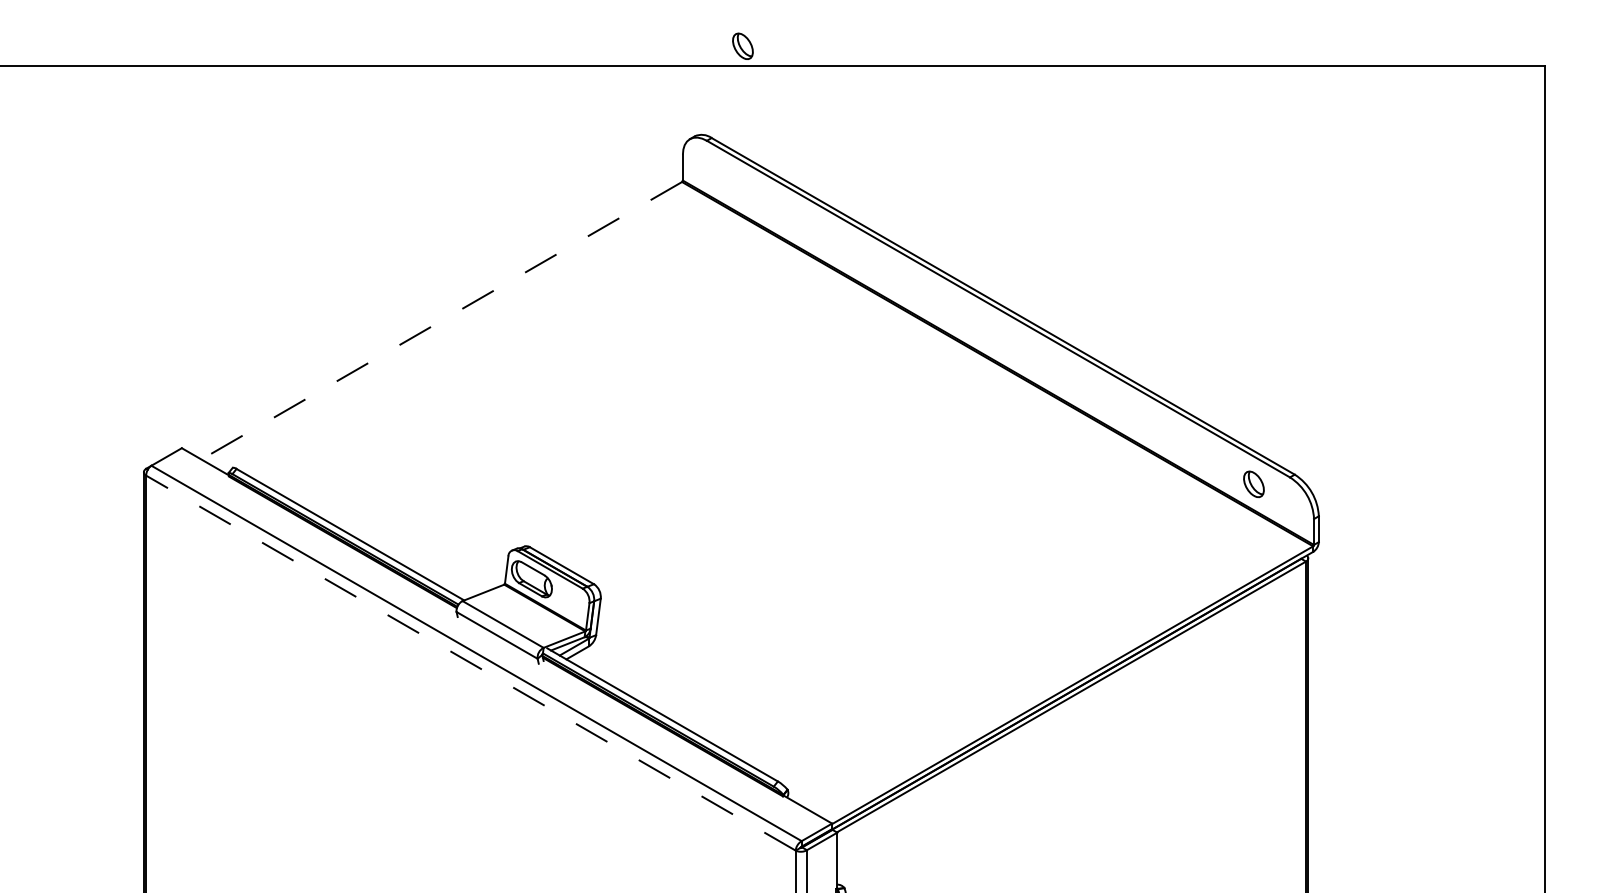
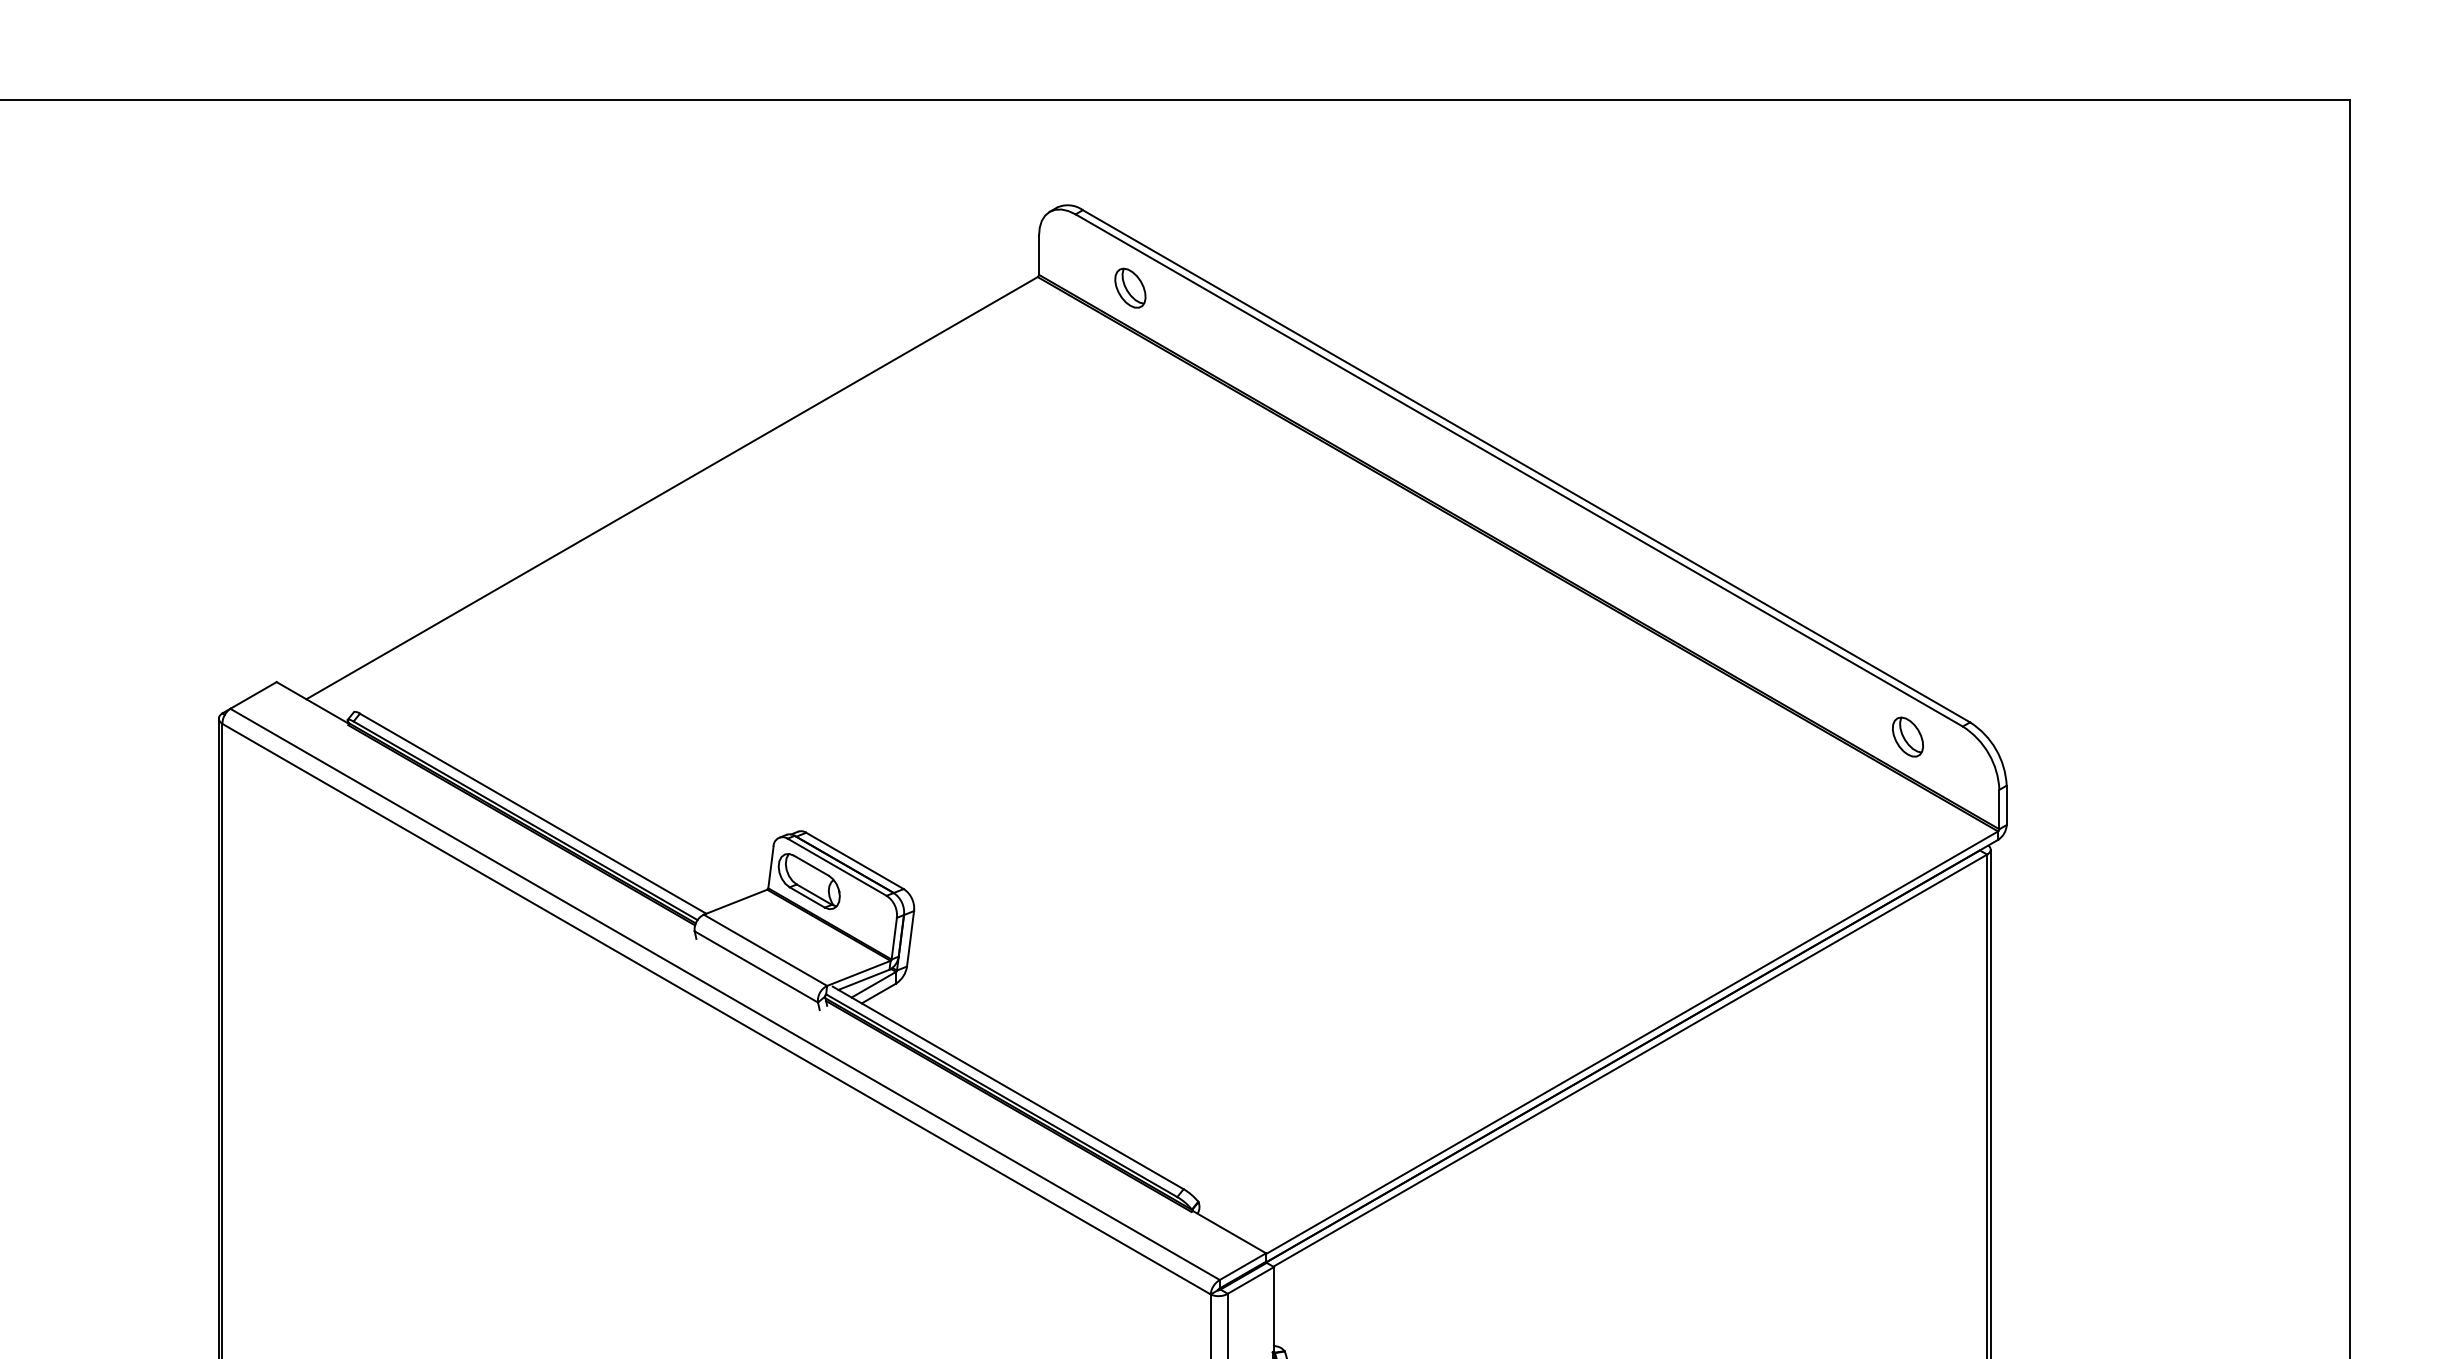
part: (742, 45) -> (1129, 286), moved
line: (441, 321) -> (671, 489), dashed -> solid
line: (470, 663) -> (715, 1009), dashed -> solid

